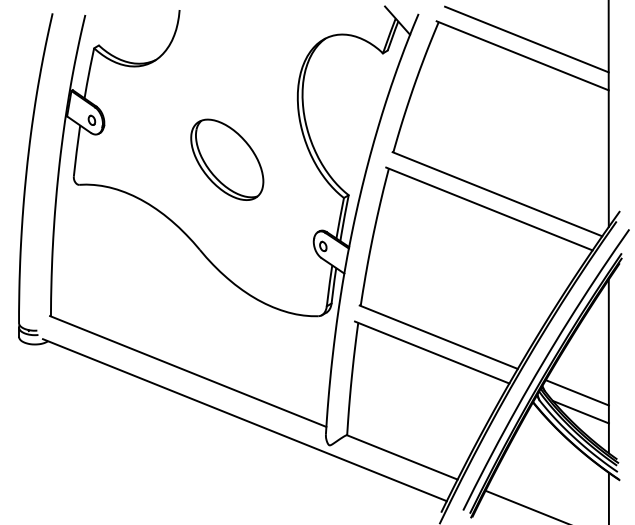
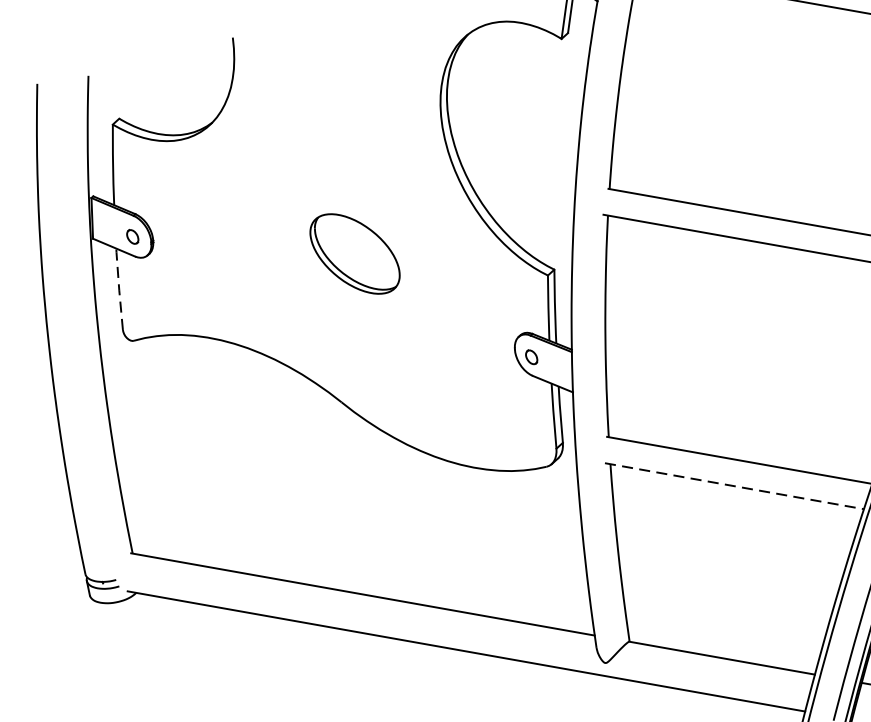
line: (76, 150) -> (118, 288), solid -> dashed
part: (227, 159) -> (355, 253), size x0.7
line: (432, 352) -> (734, 486), solid -> dashed

